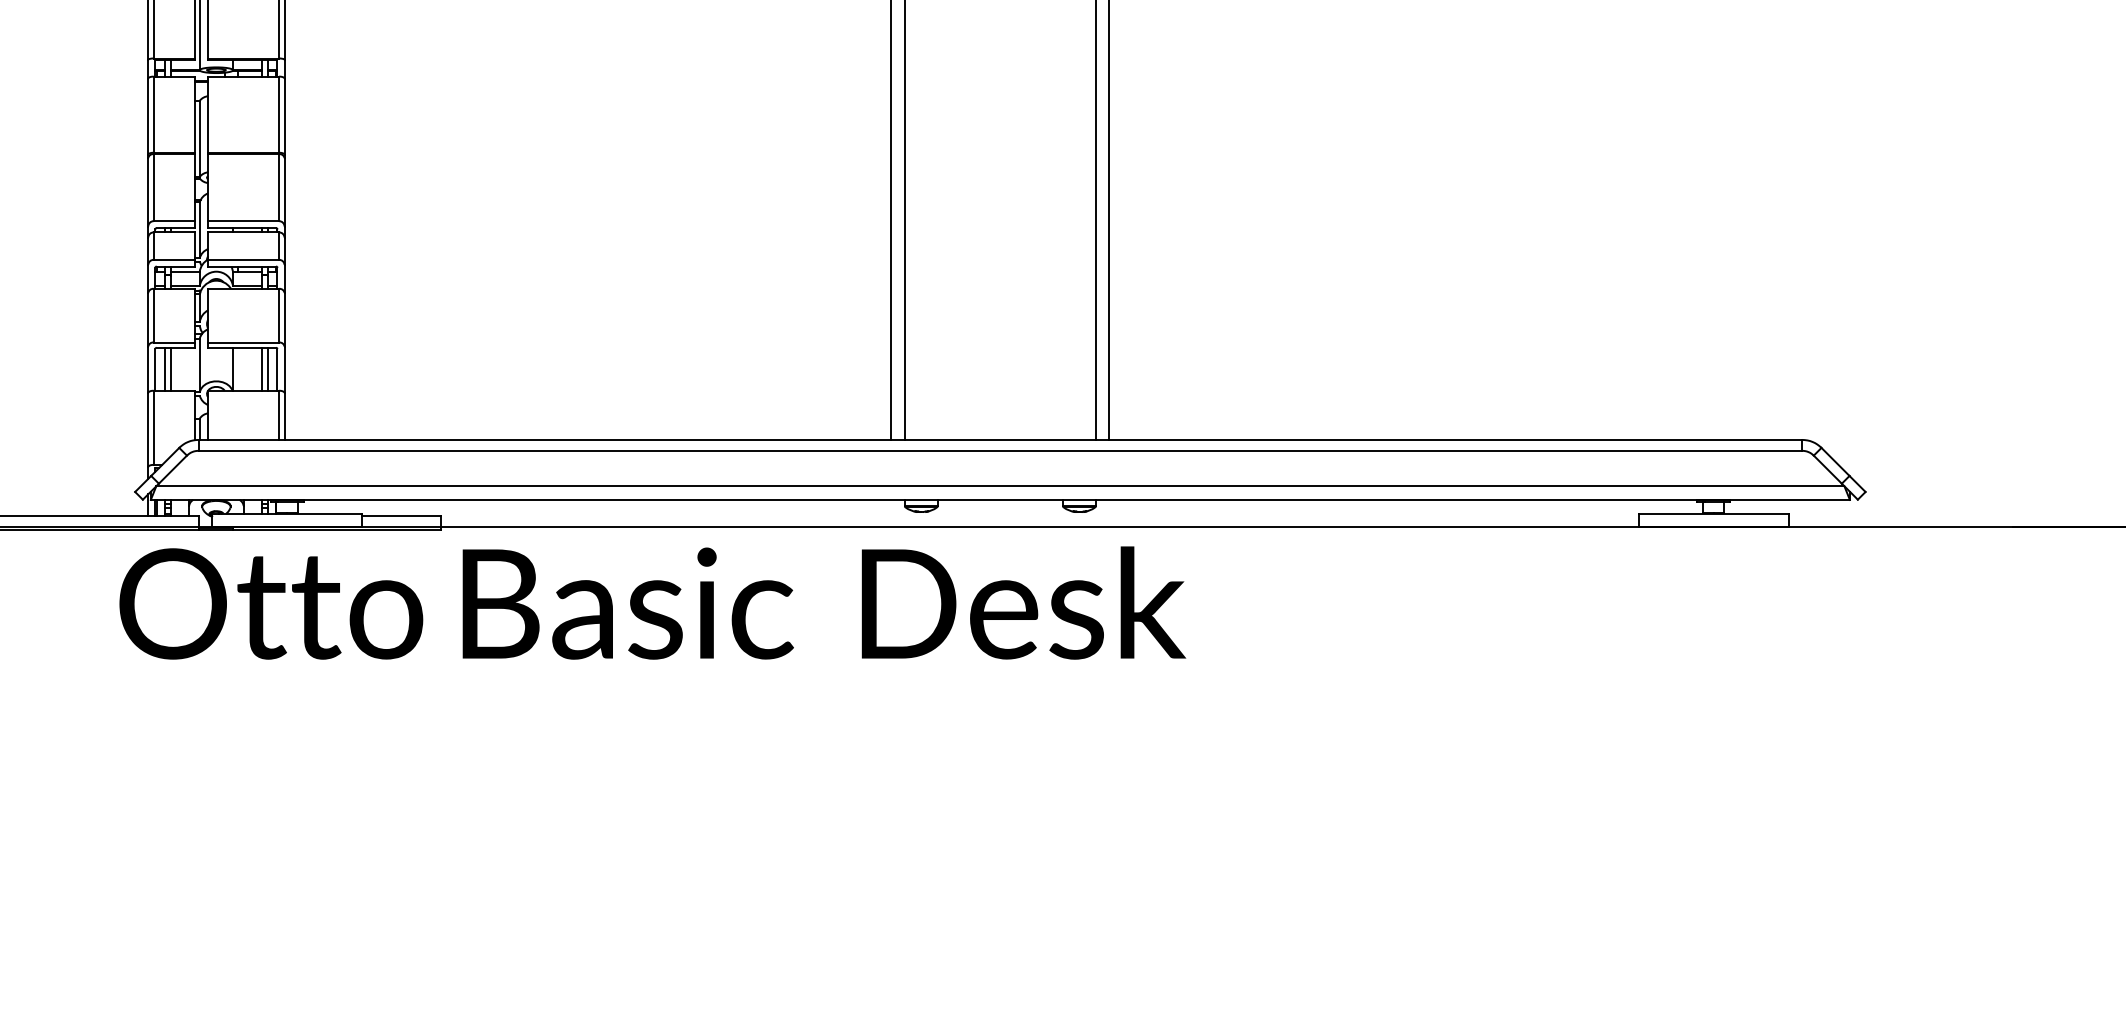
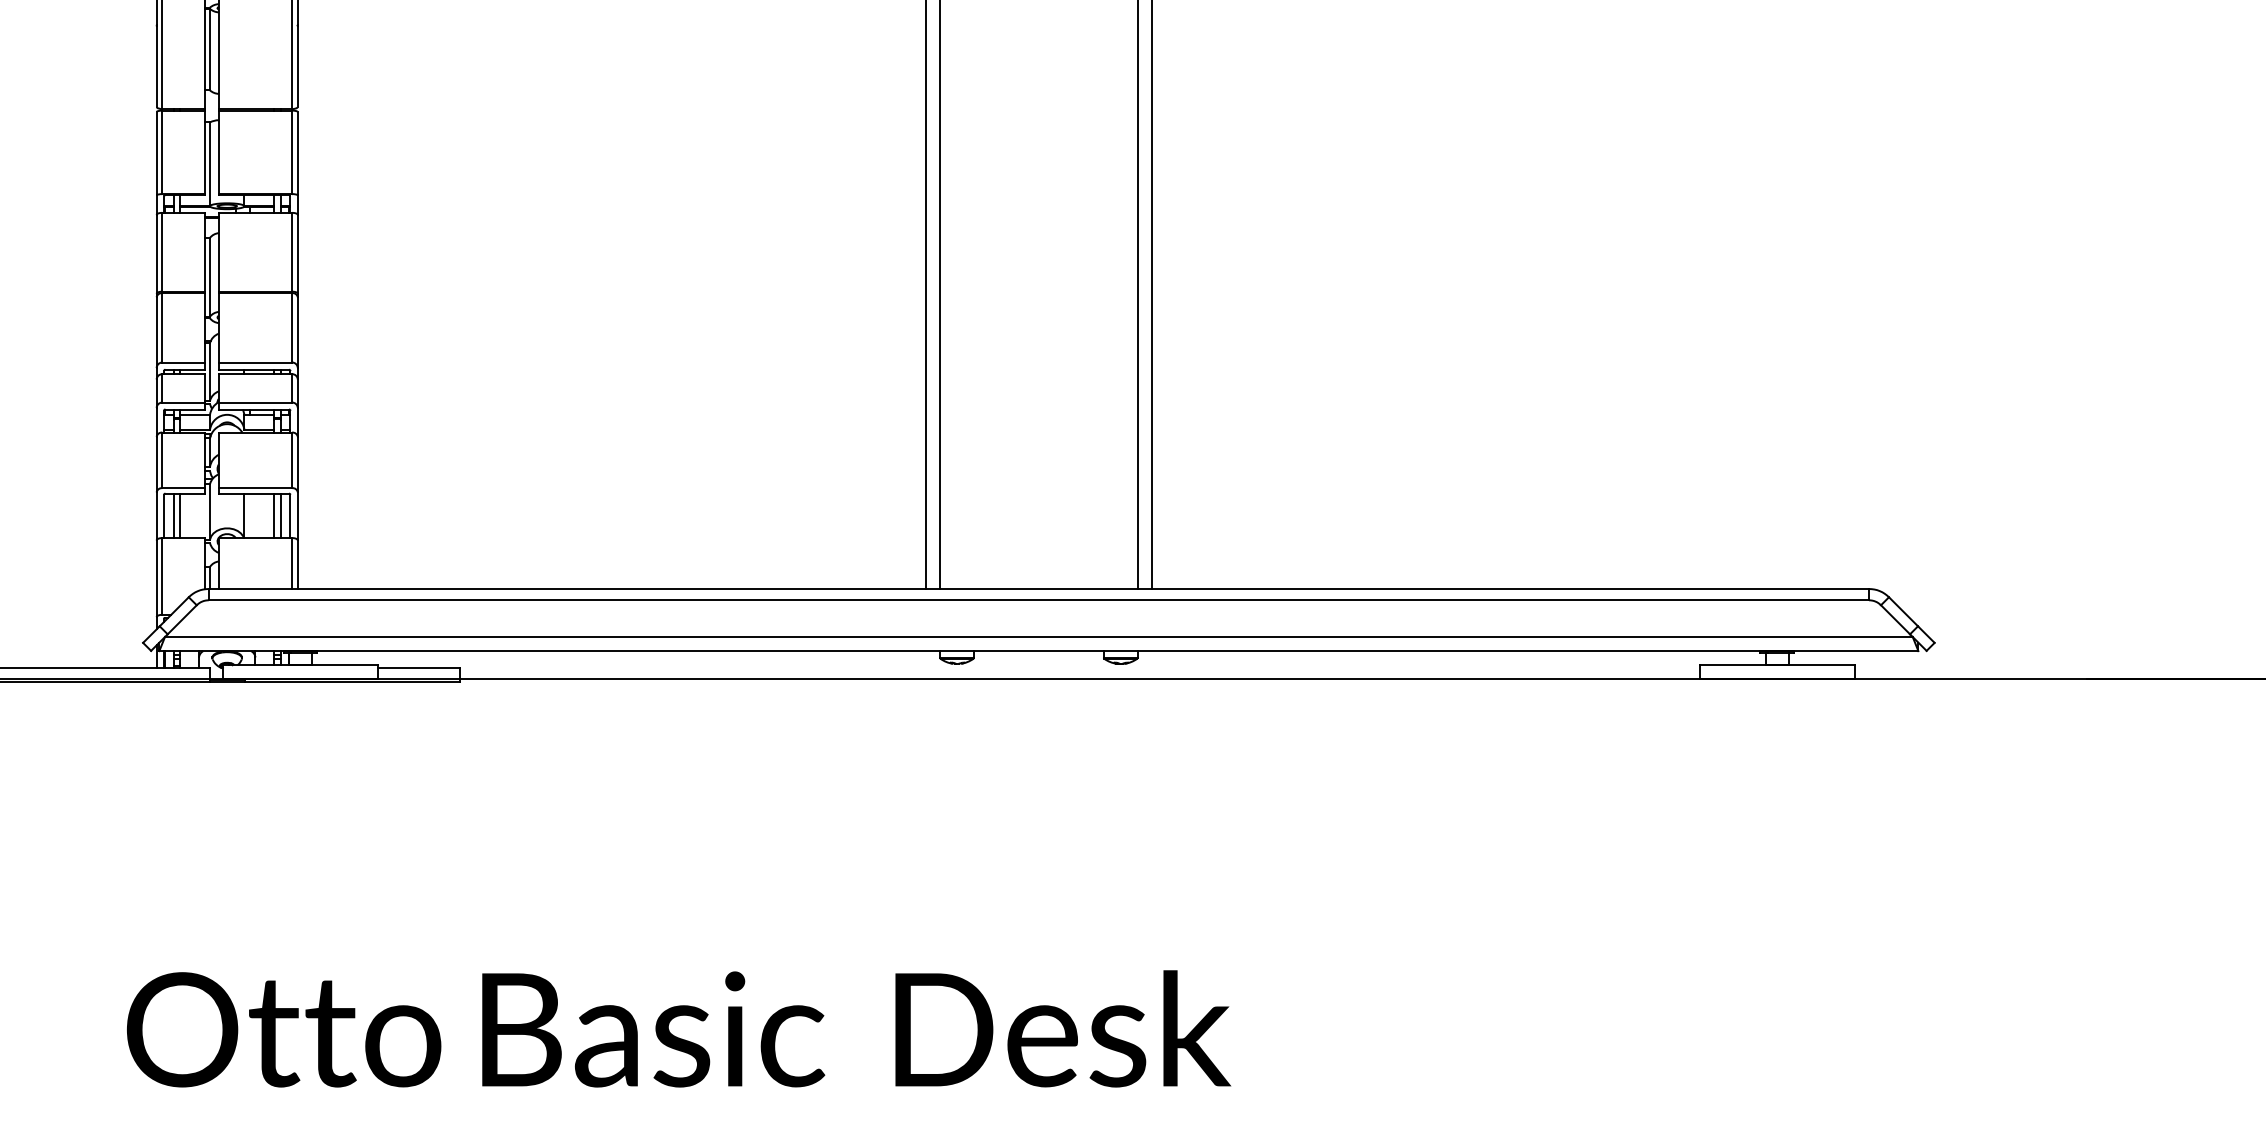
text: (653, 602) -> (679, 1028), moved

